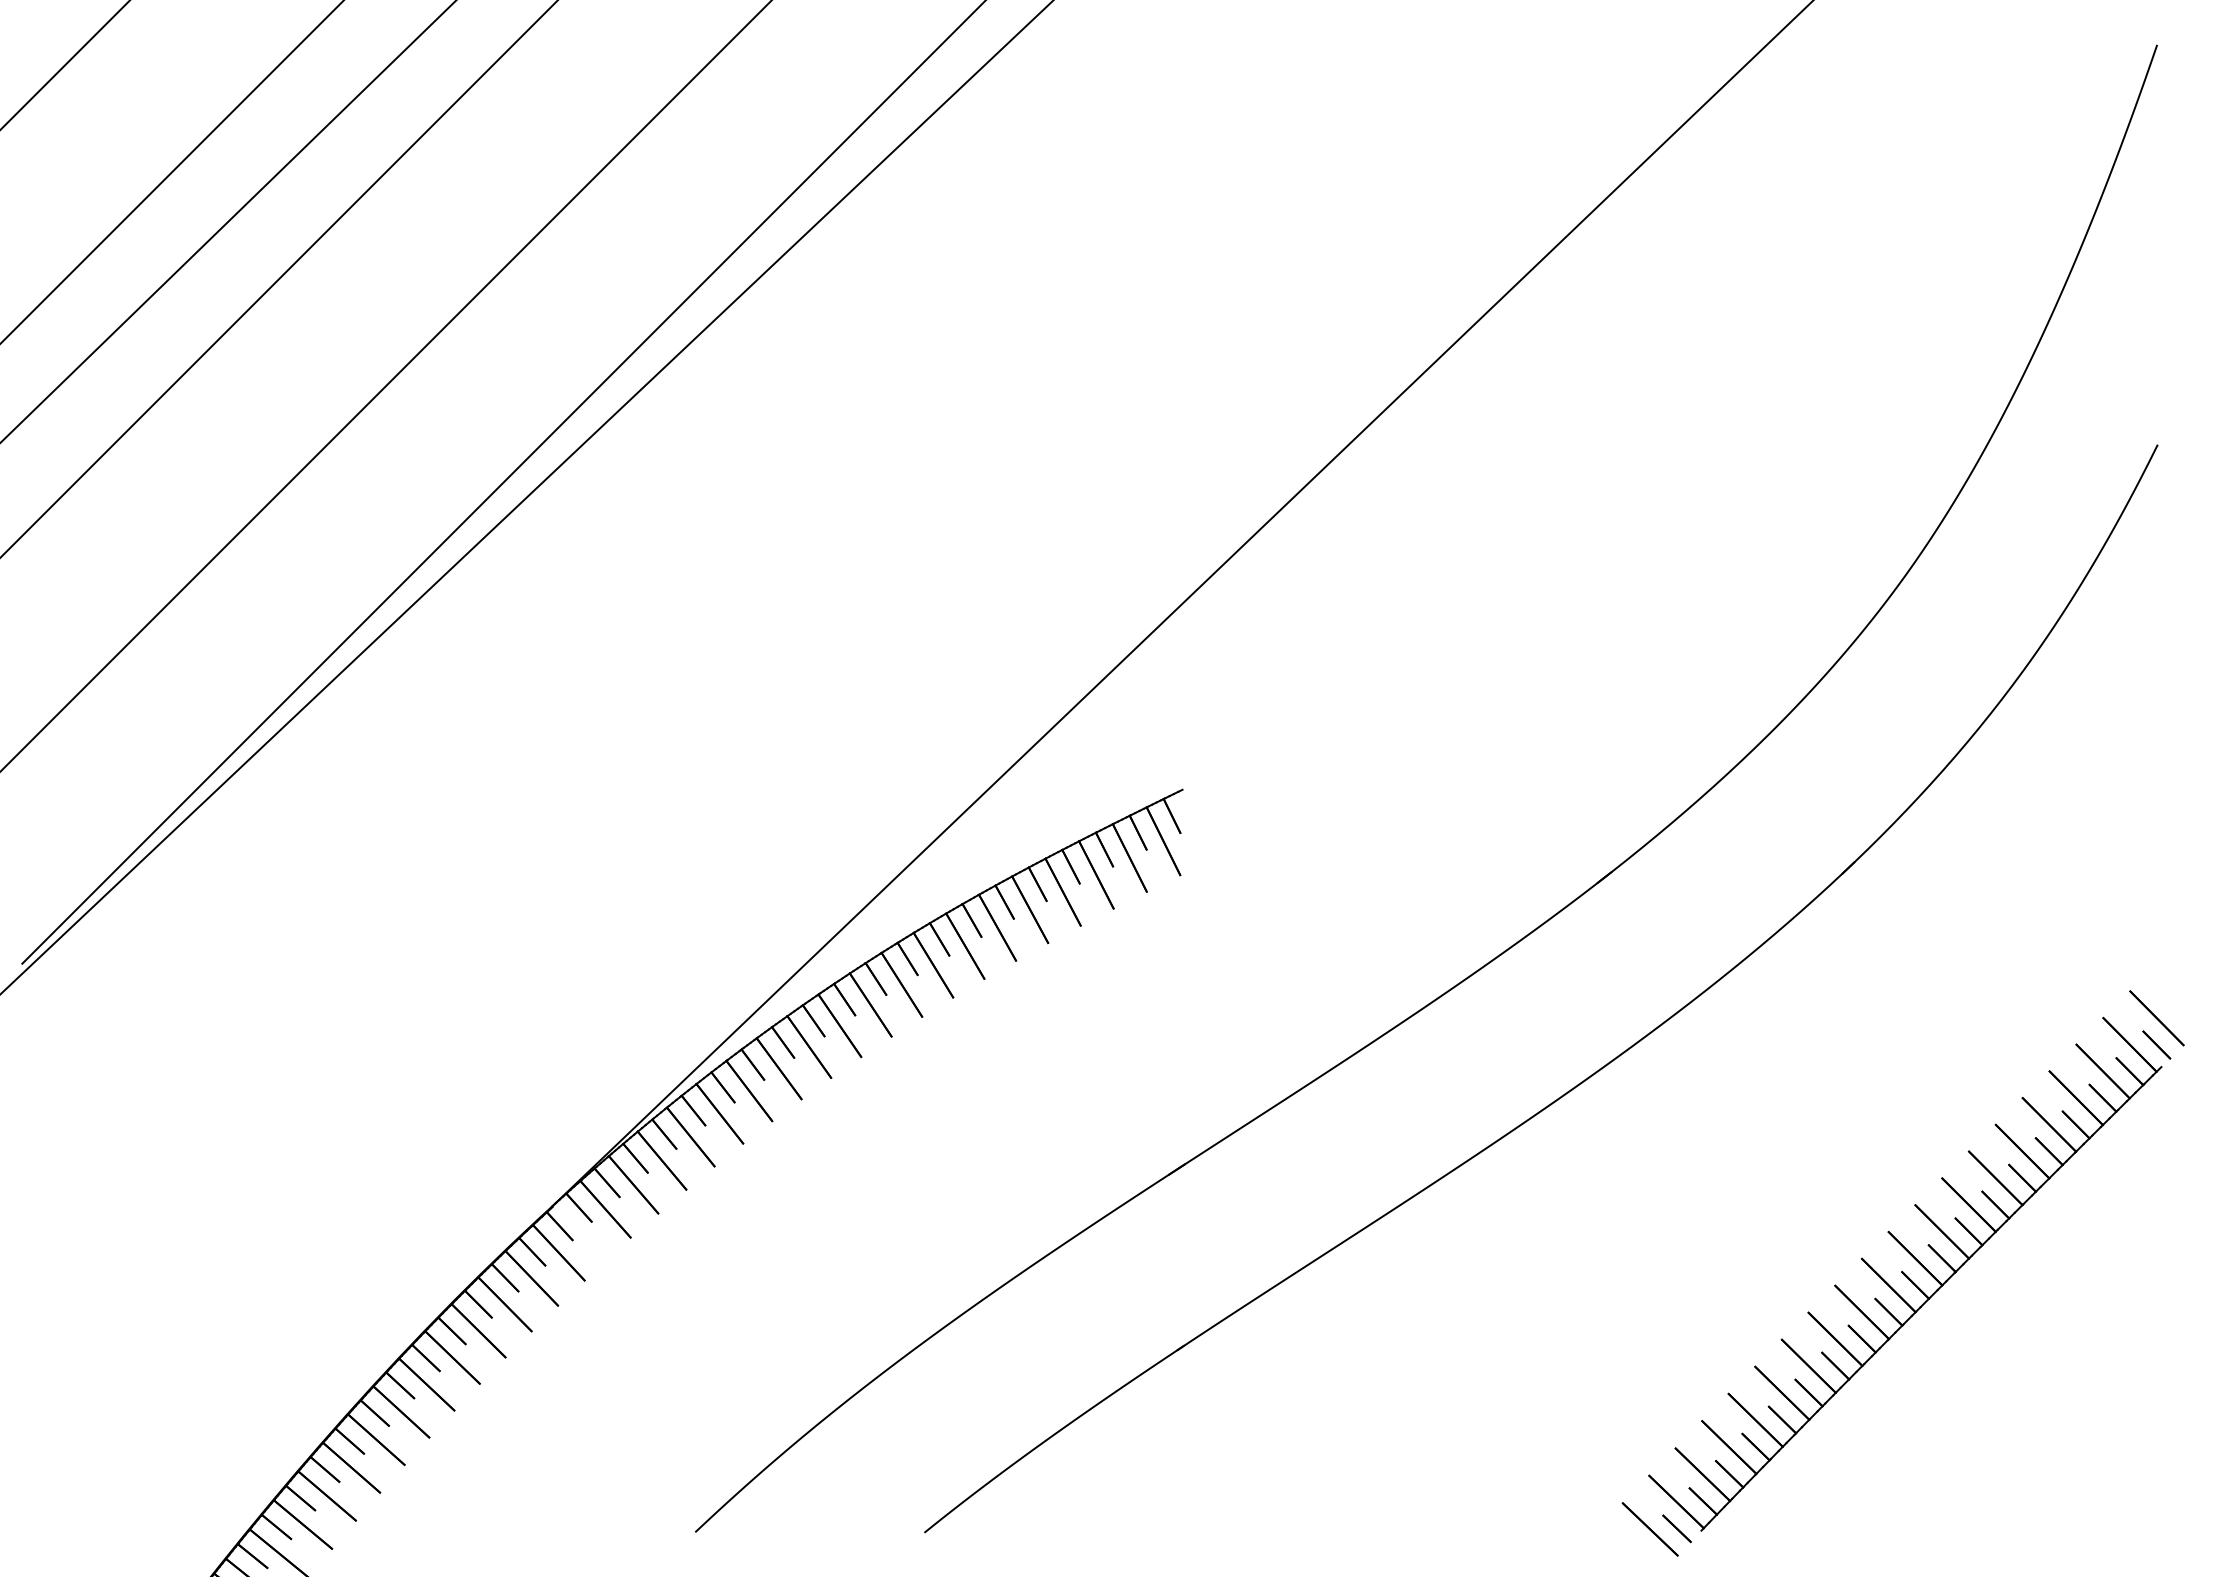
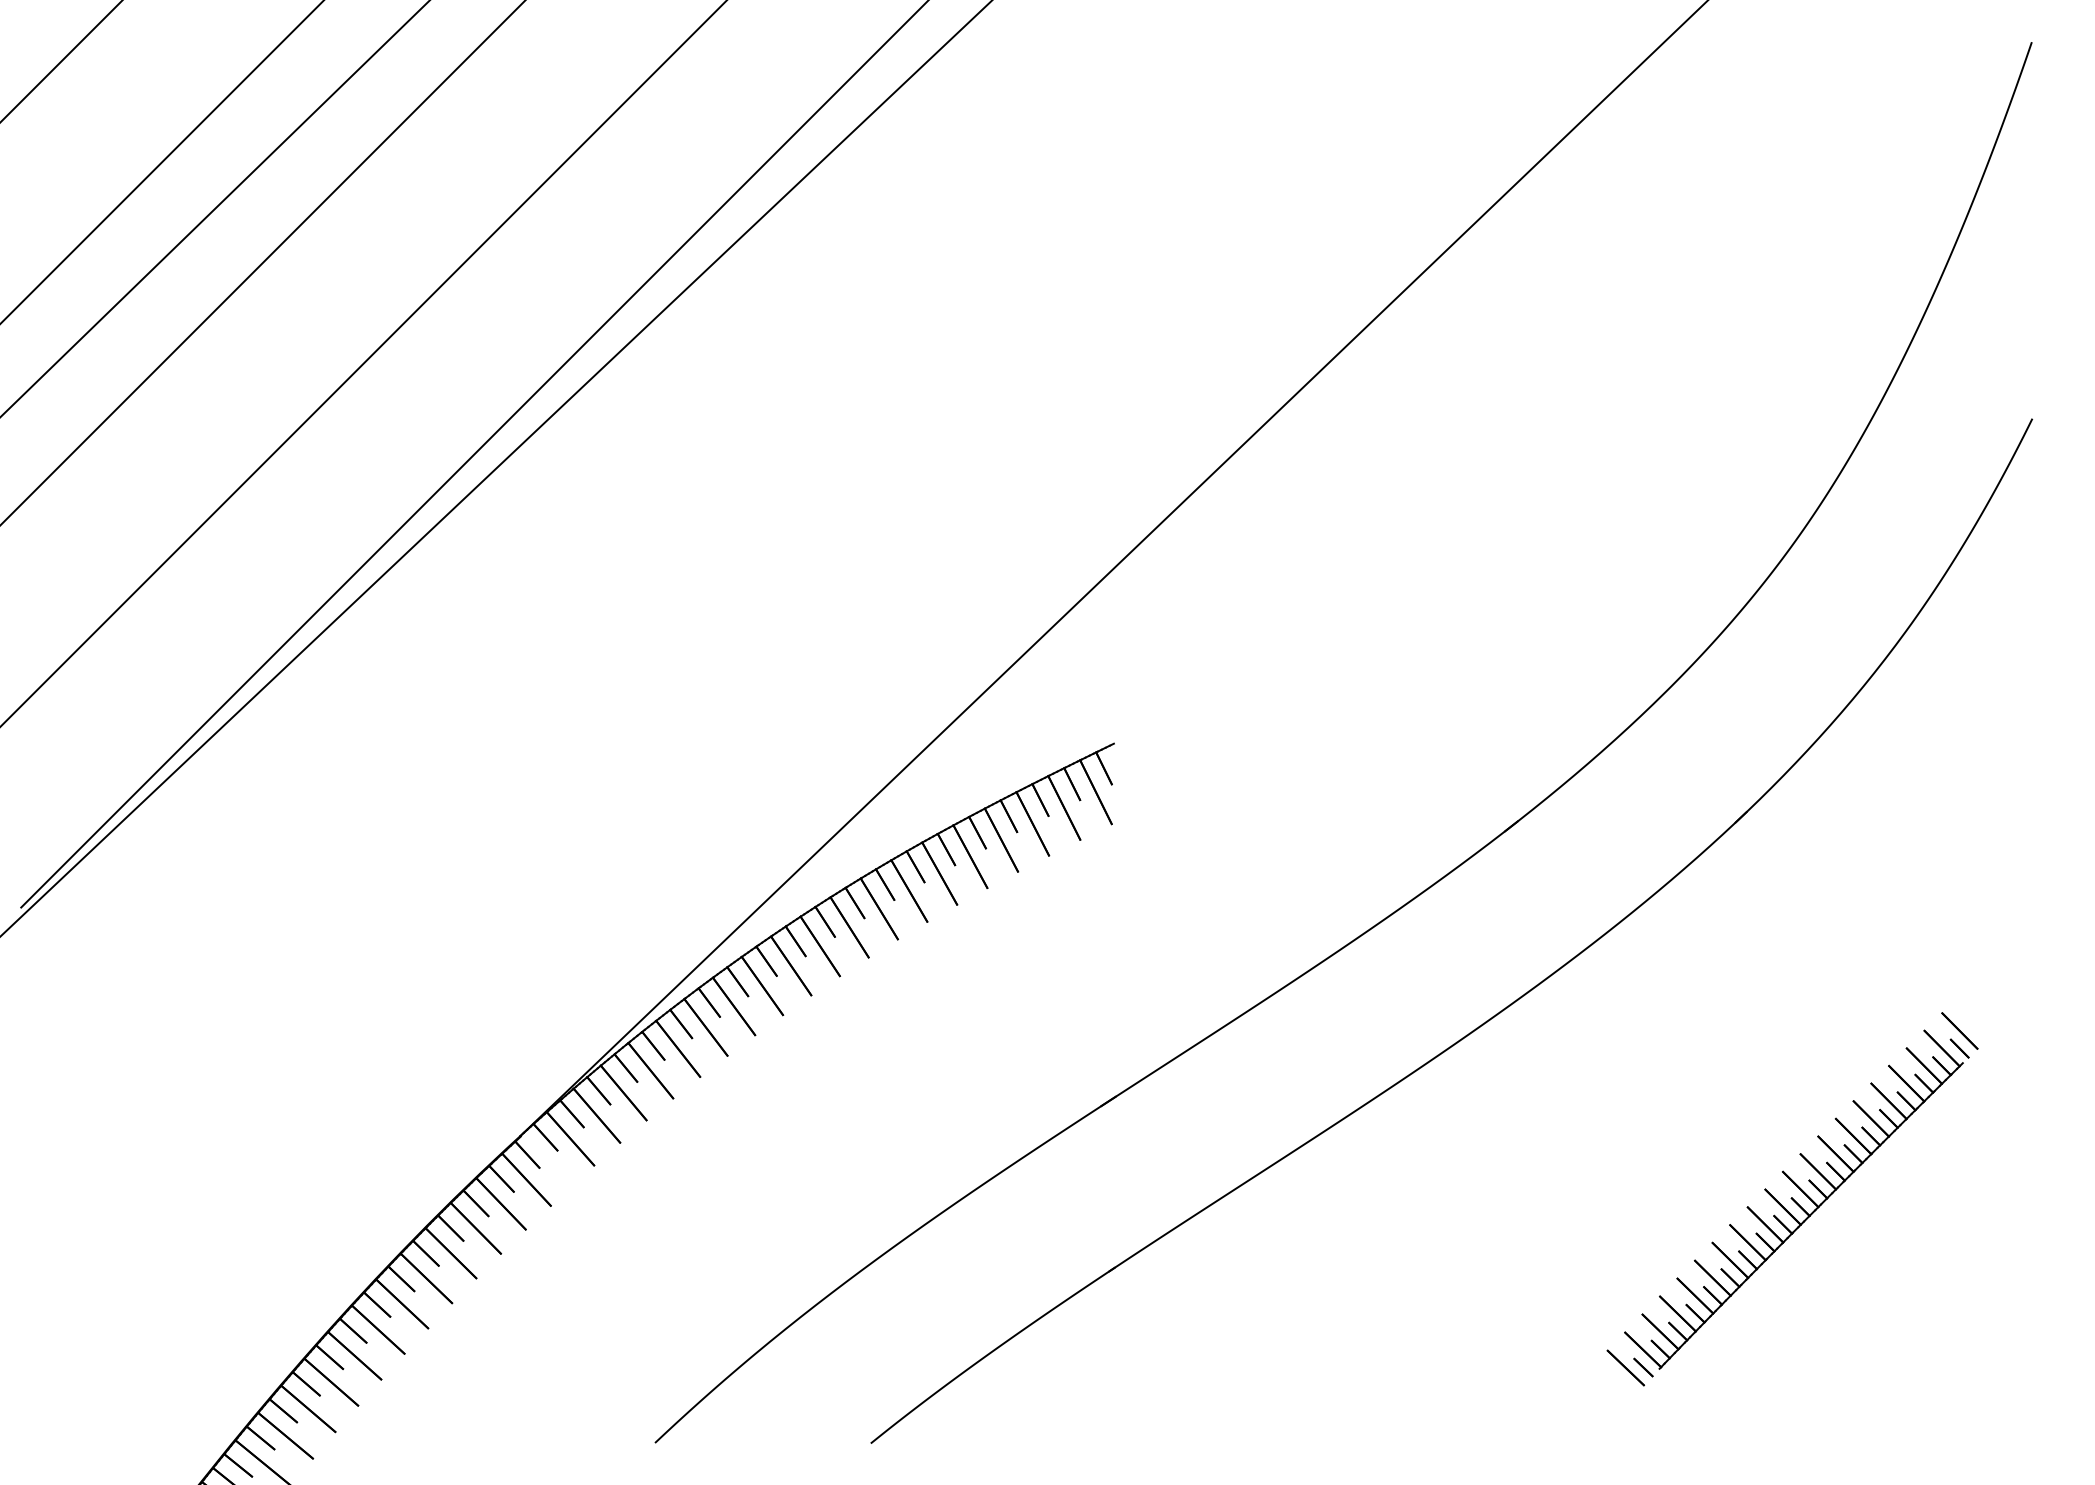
part: (1902, 1273) -> (1791, 1199), size x0.7

